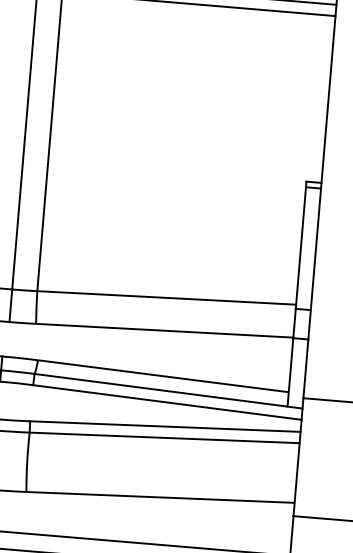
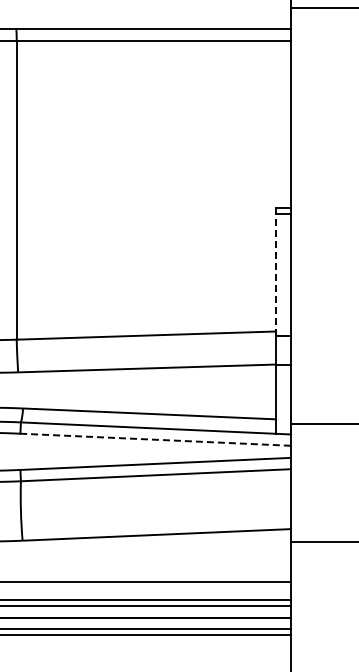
line: (300, 247) -> (275, 274), solid -> dashed
line: (167, 402) -> (155, 439), solid -> dashed

